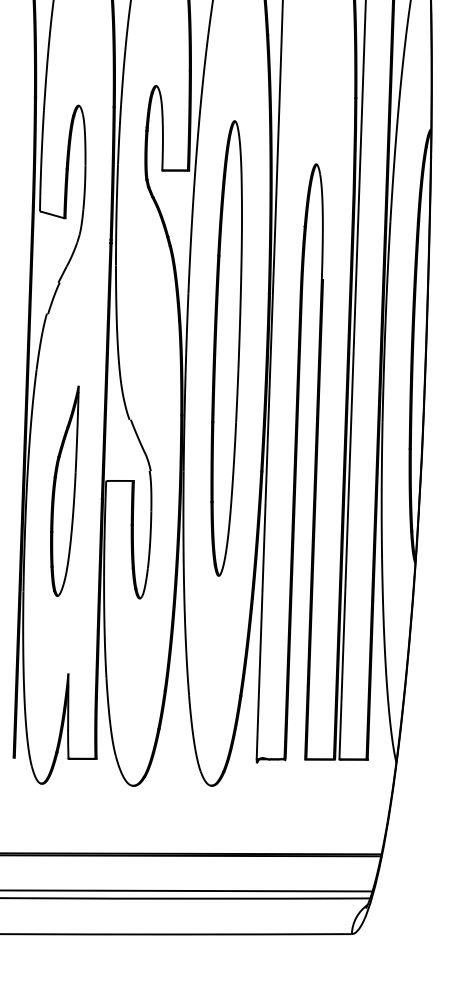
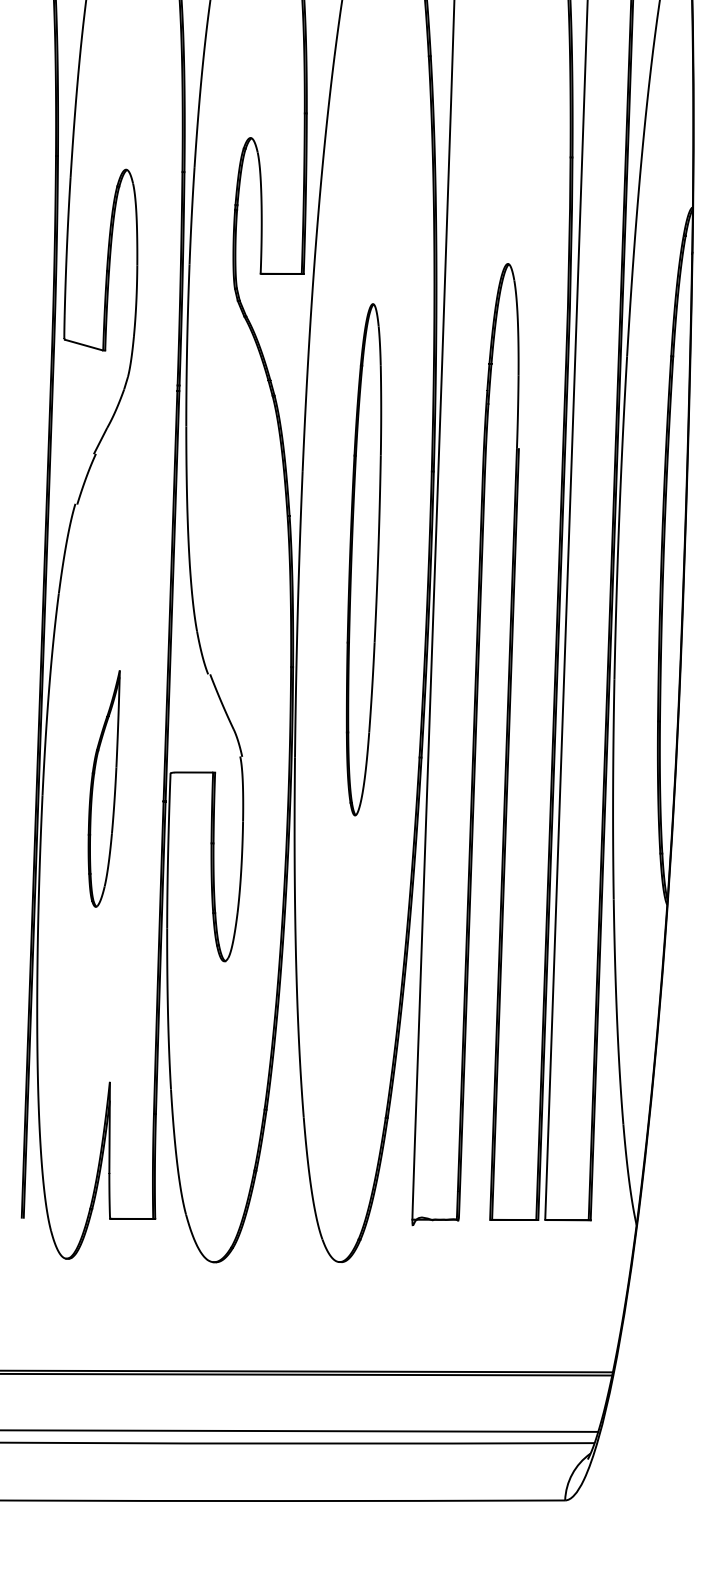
part: (226, 348) -> (363, 559), size x0.7
part: (64, 490) -> (103, 787), size x0.7

